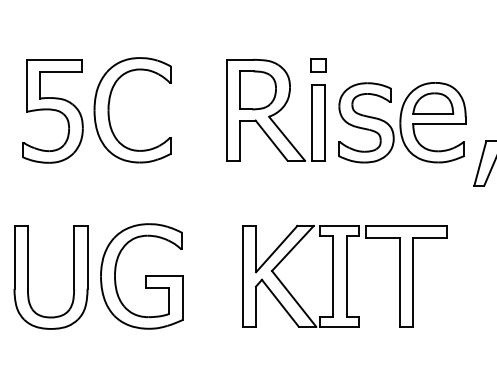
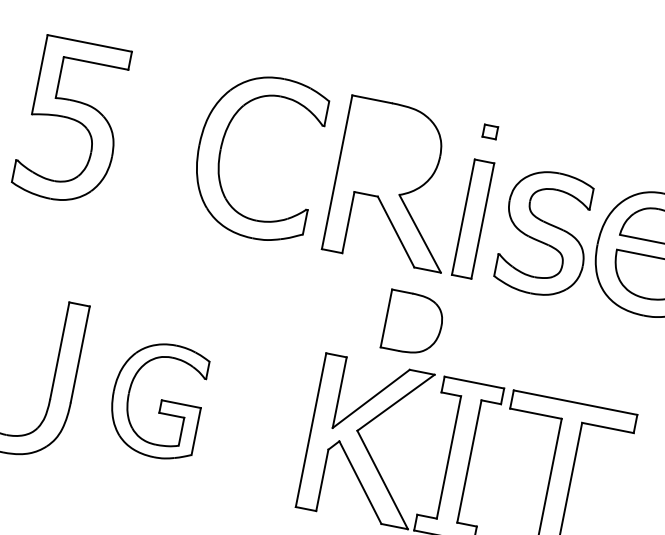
part: (318, 65) -> (490, 131), size x0.6
part: (257, 90) -> (412, 323), moved
part: (109, 110) -> (222, 149), moved
part: (141, 276) -> (156, 399), size x0.7

